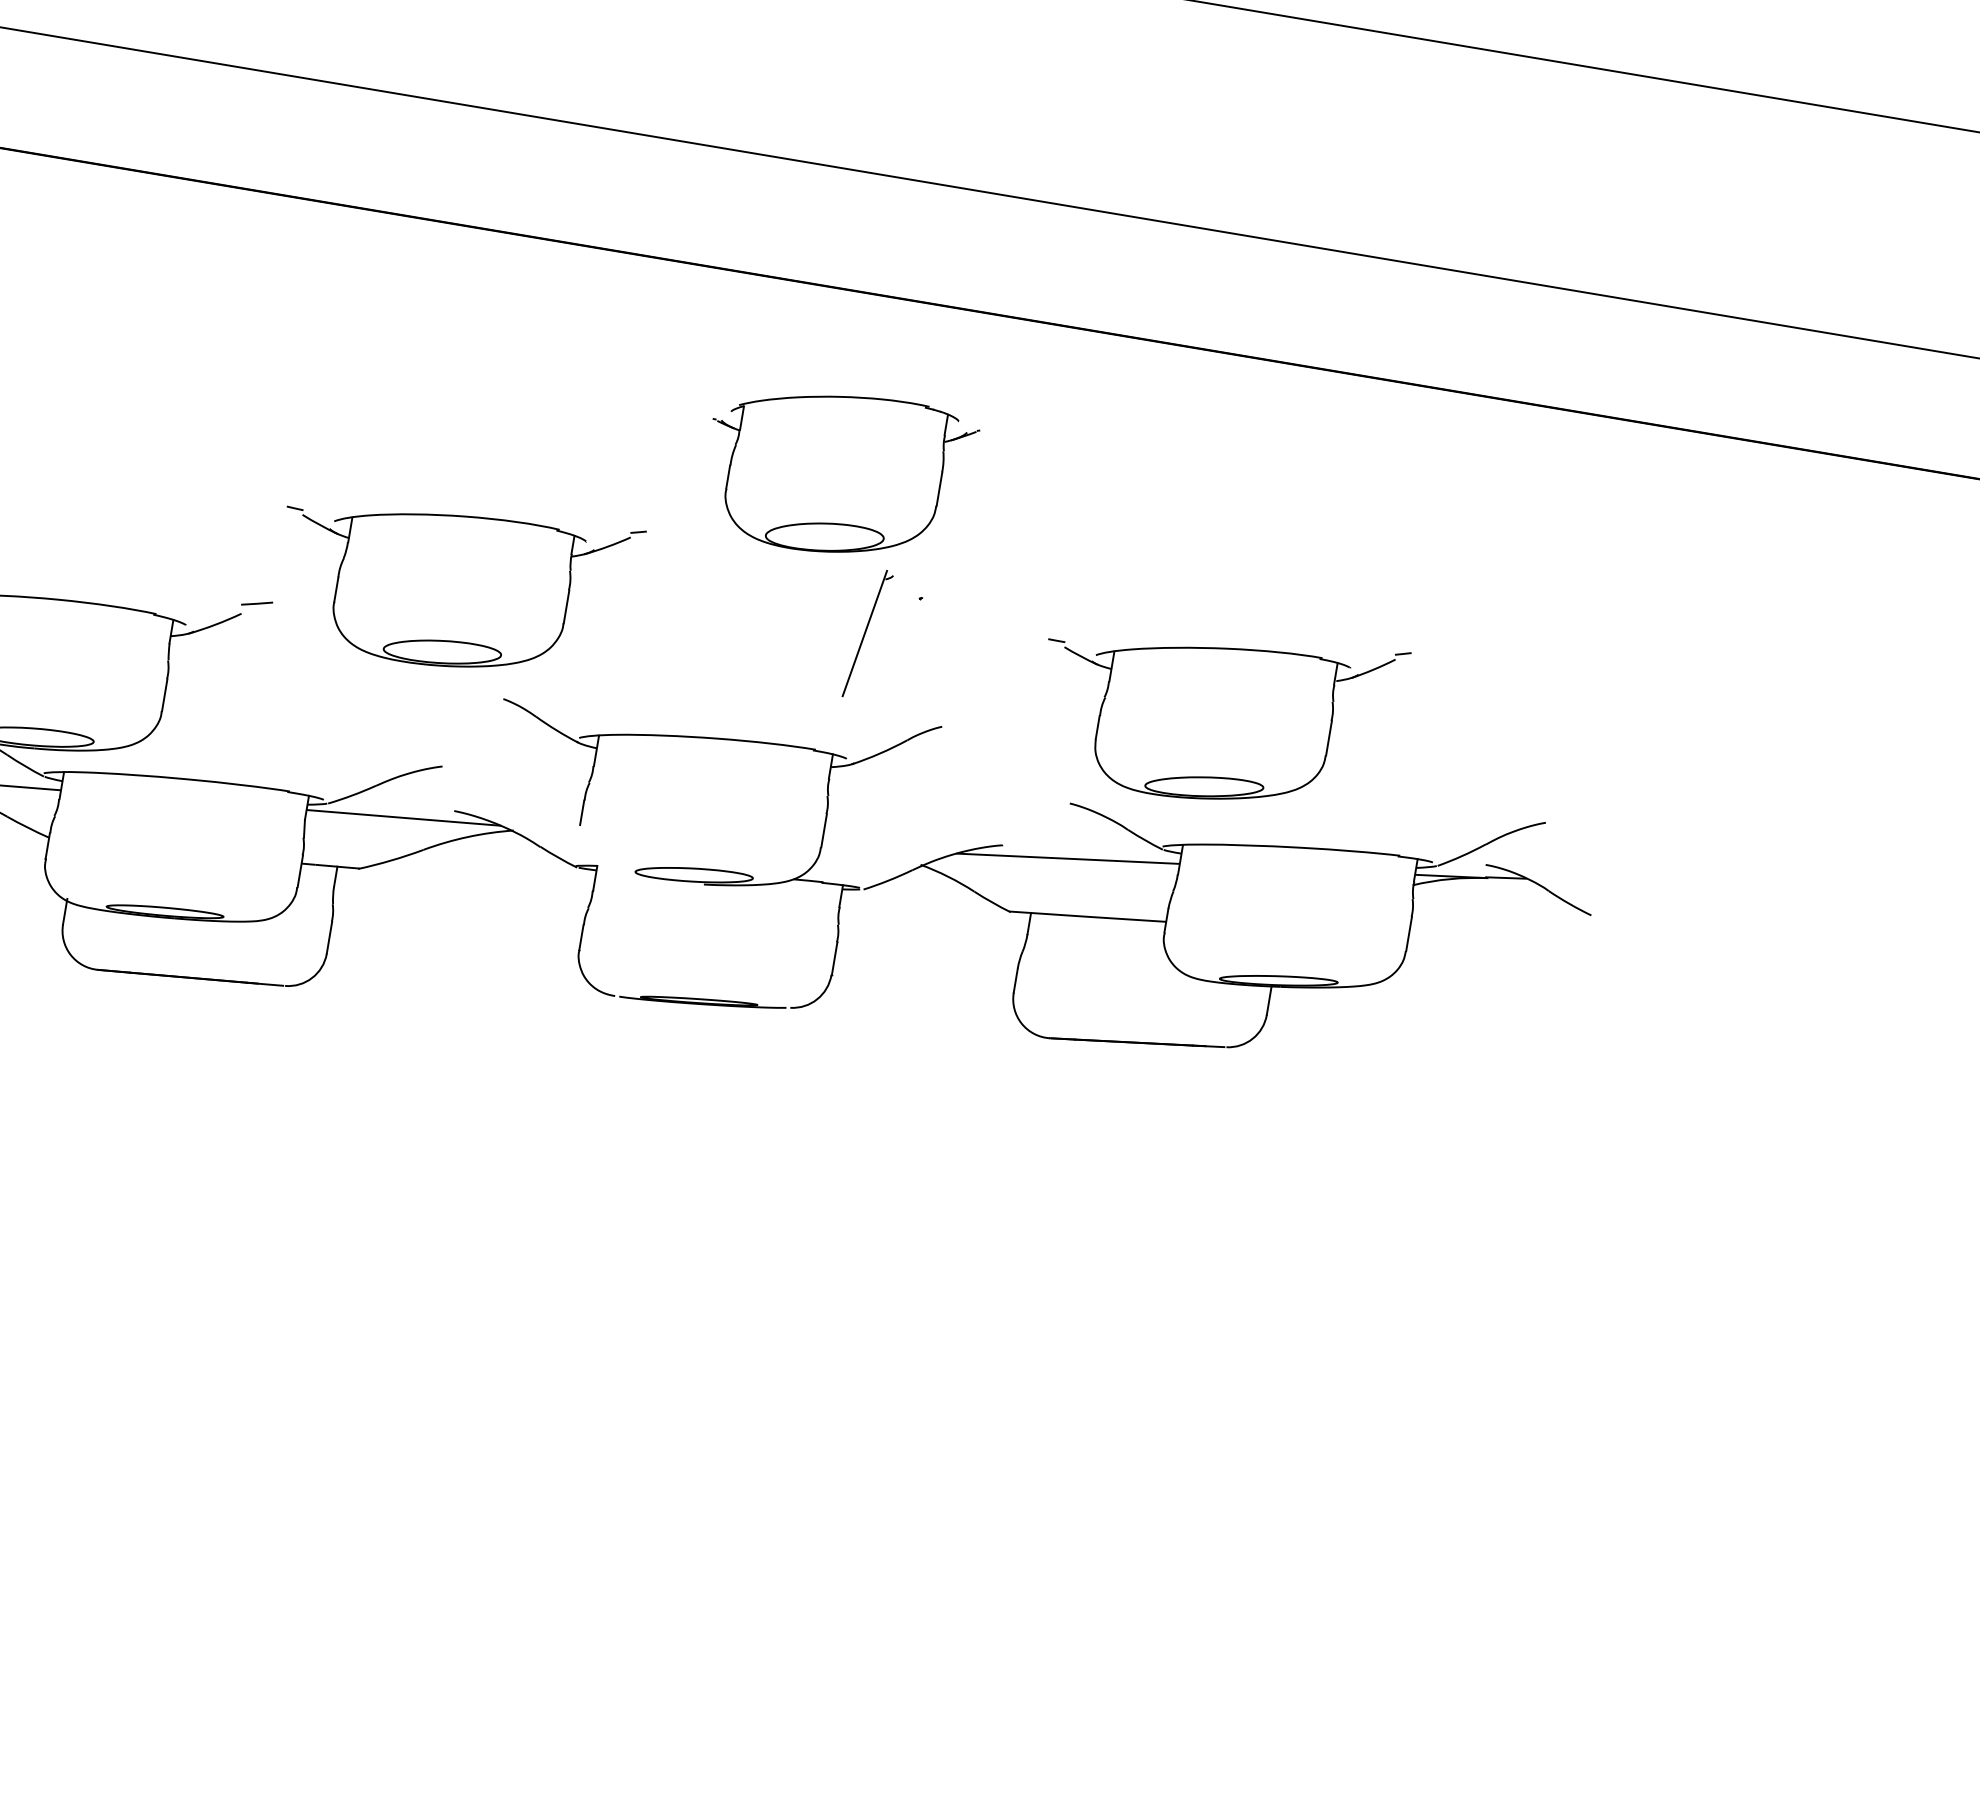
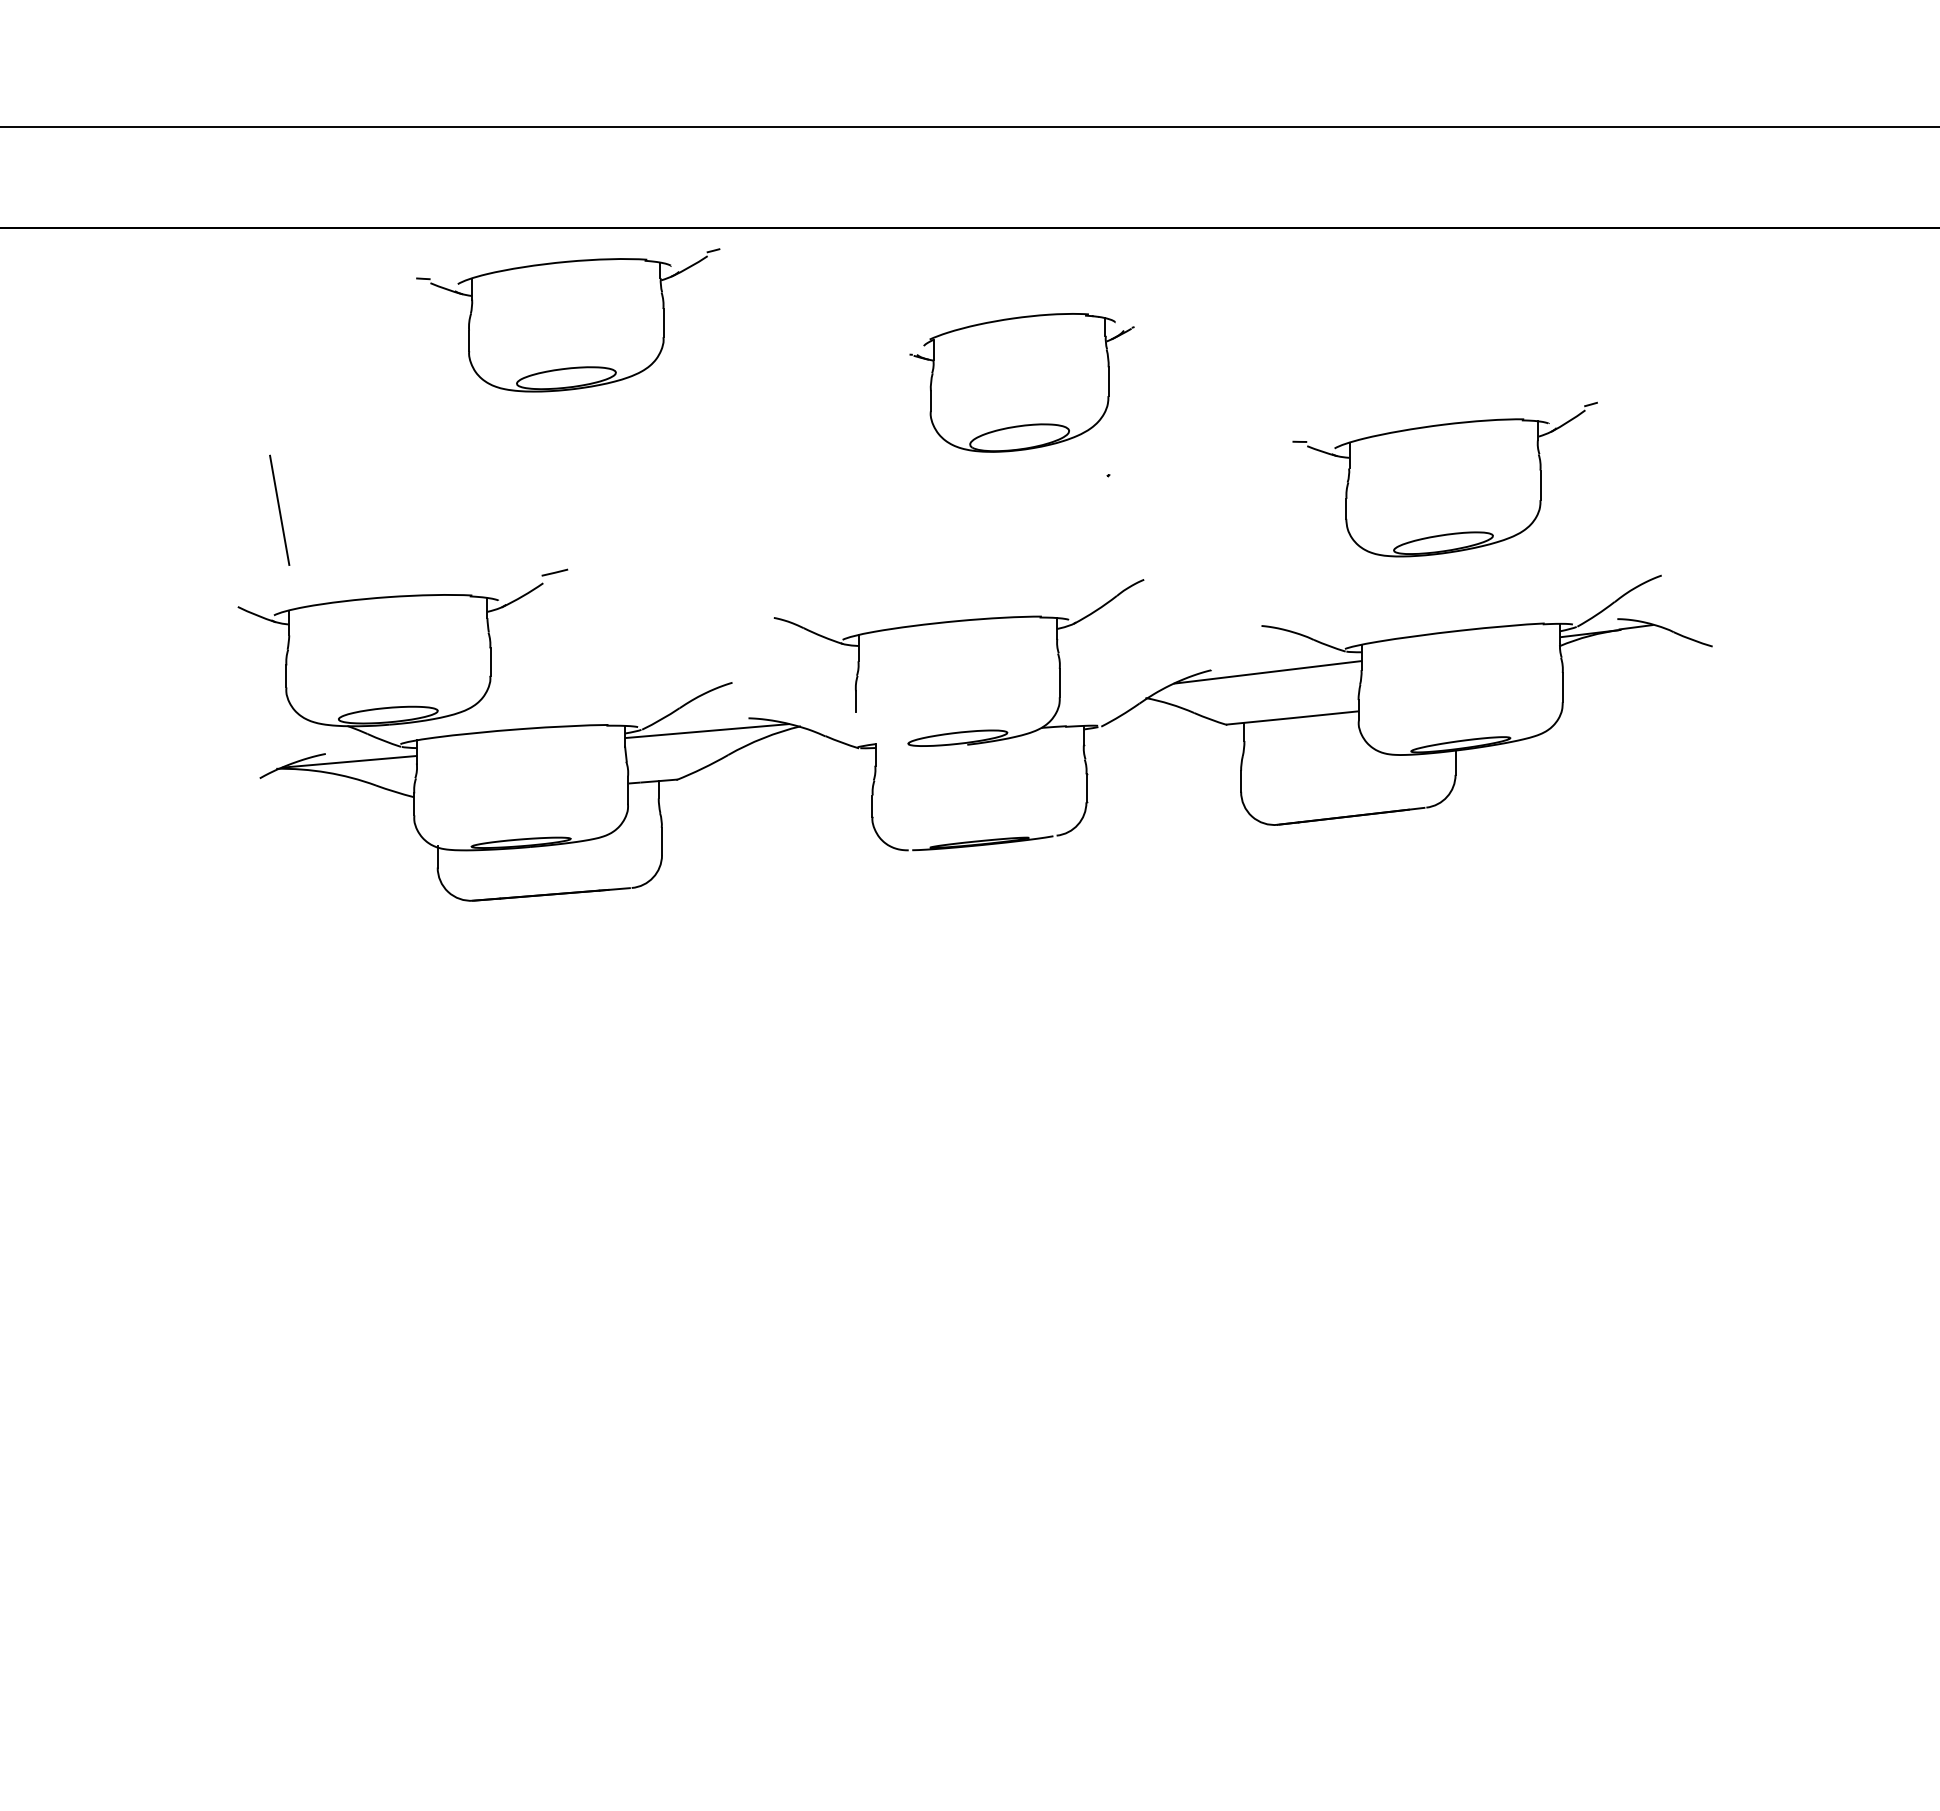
part: (456, 585) -> (568, 320), moved
part: (867, 633) -> (1068, 512), removed
part: (1217, 712) -> (1444, 479), moved

